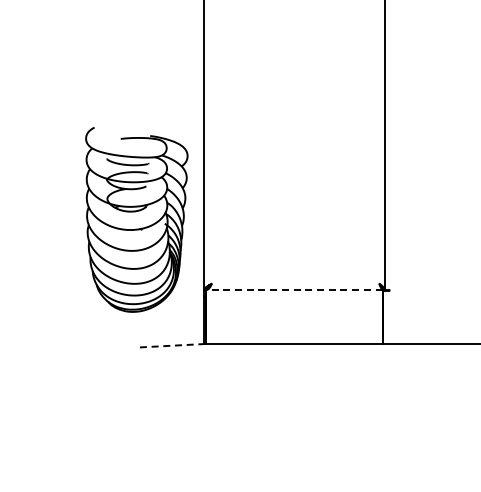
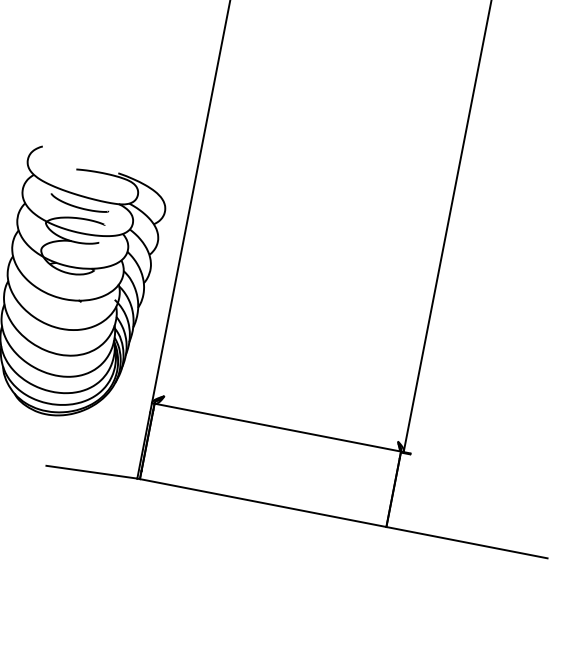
line: (293, 290) -> (276, 428), dashed -> solid
line: (172, 345) -> (92, 471), dashed -> solid

